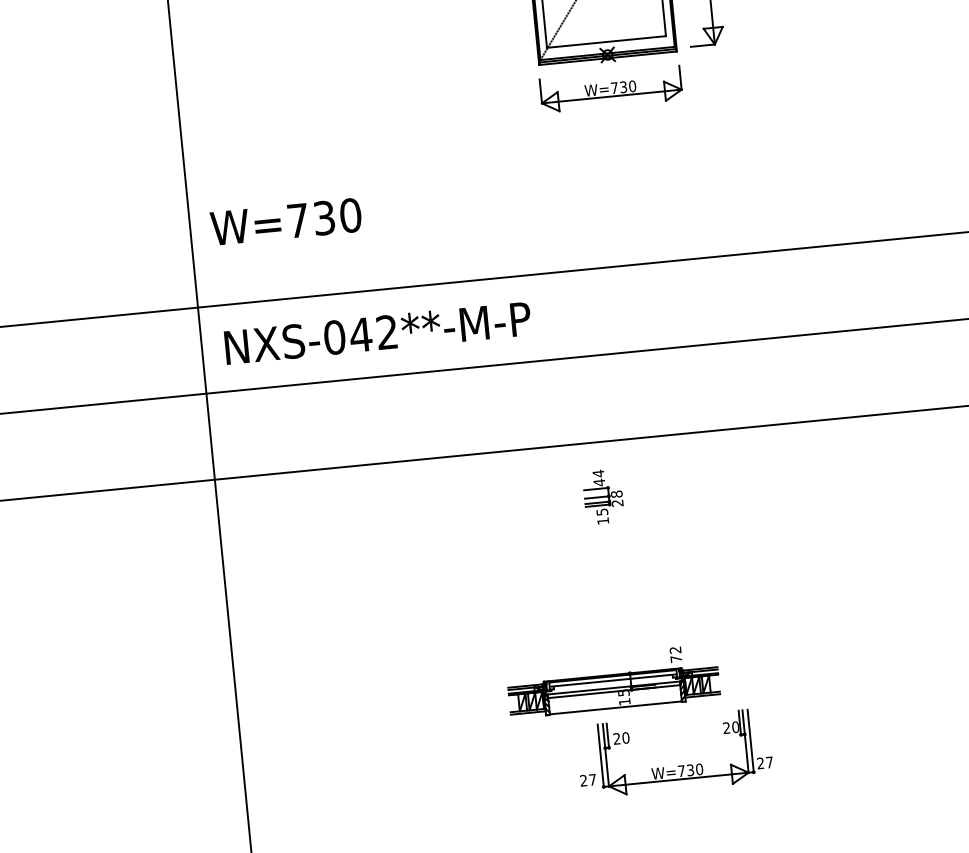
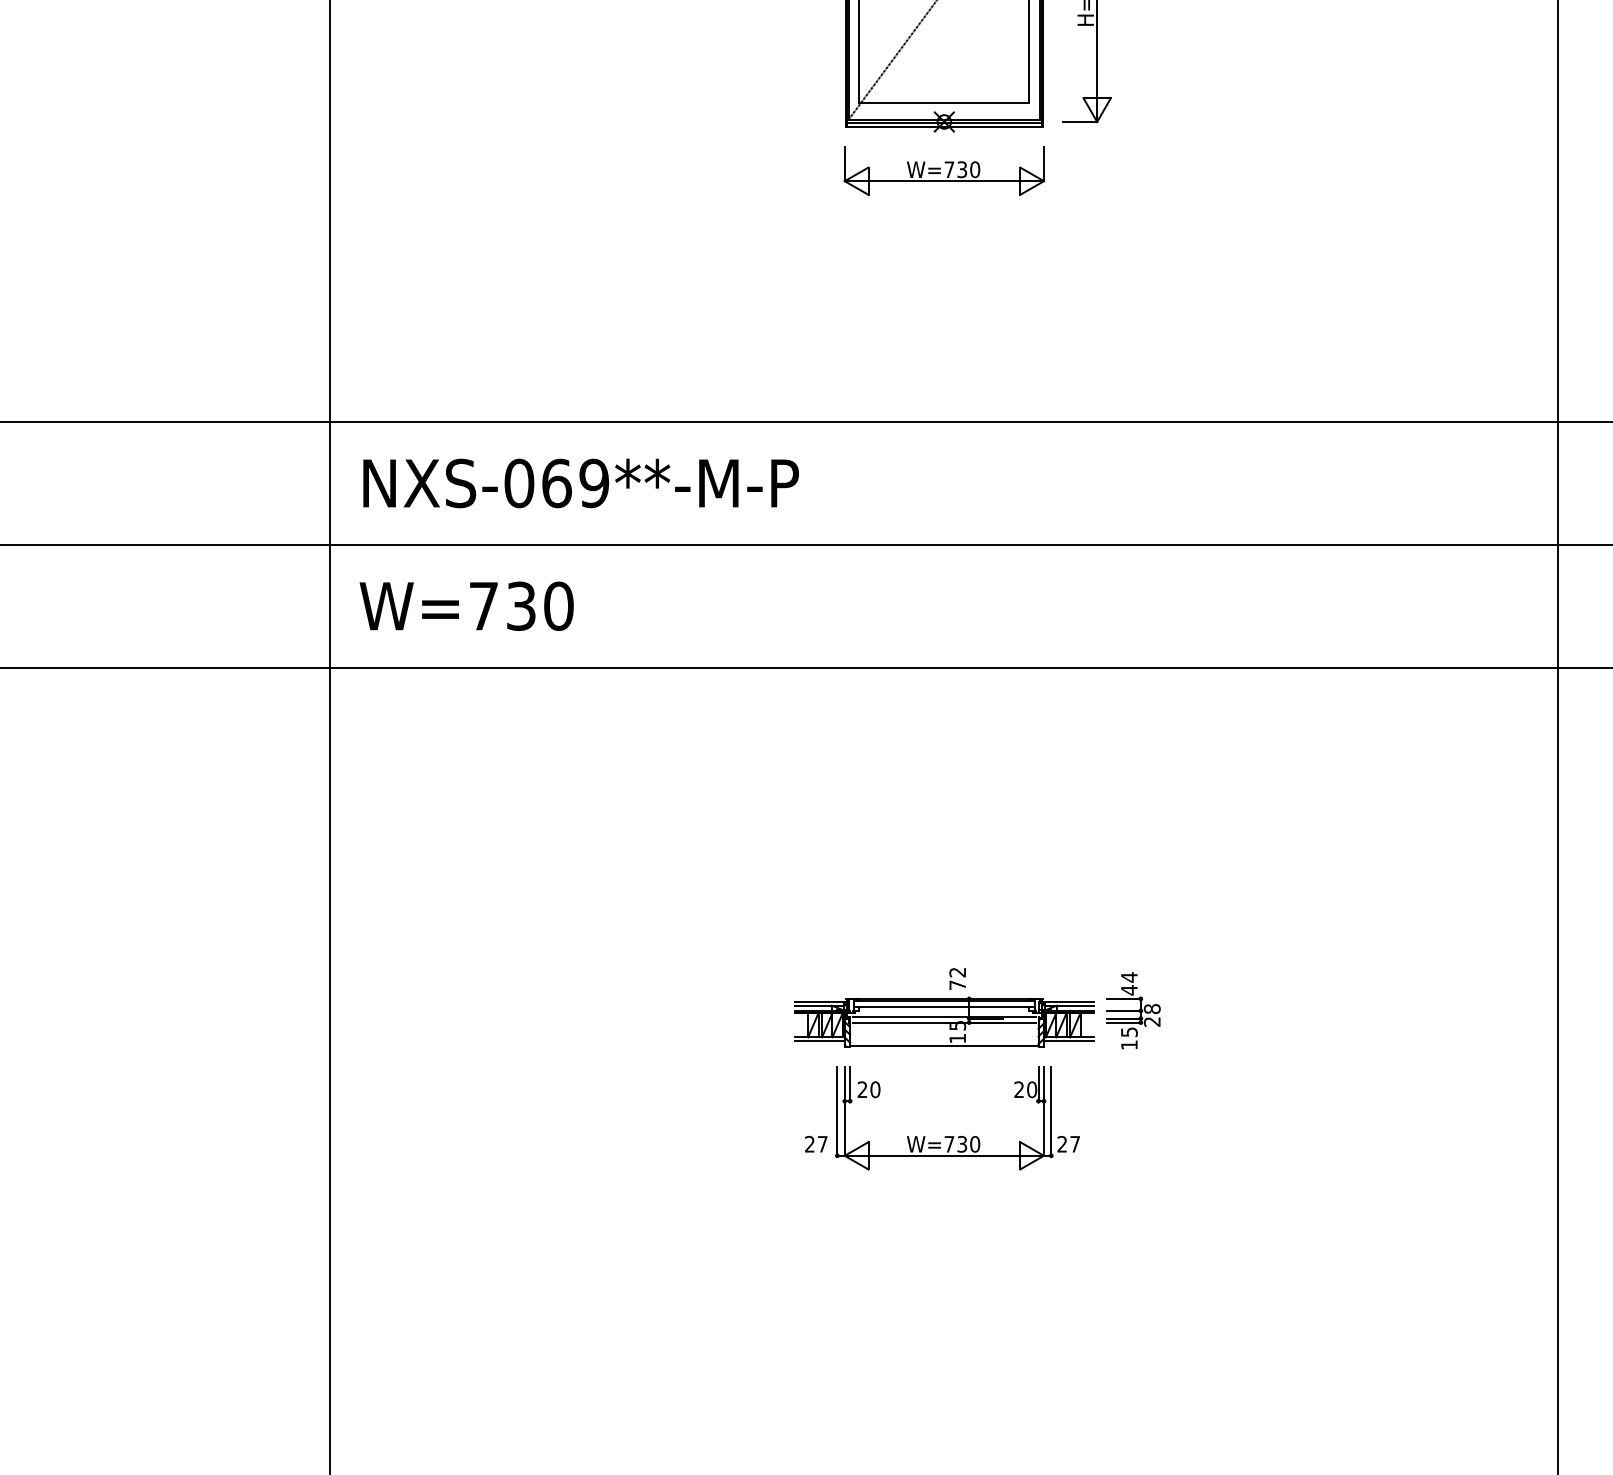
text: (285, 221) -> (466, 605), moved
text: (373, 333) -> (574, 483), NXS-042**-M-P -> NXS-069**-M-P
part: (603, 496) -> (1133, 1010), moved
part: (614, 690) -> (944, 1021), moved

